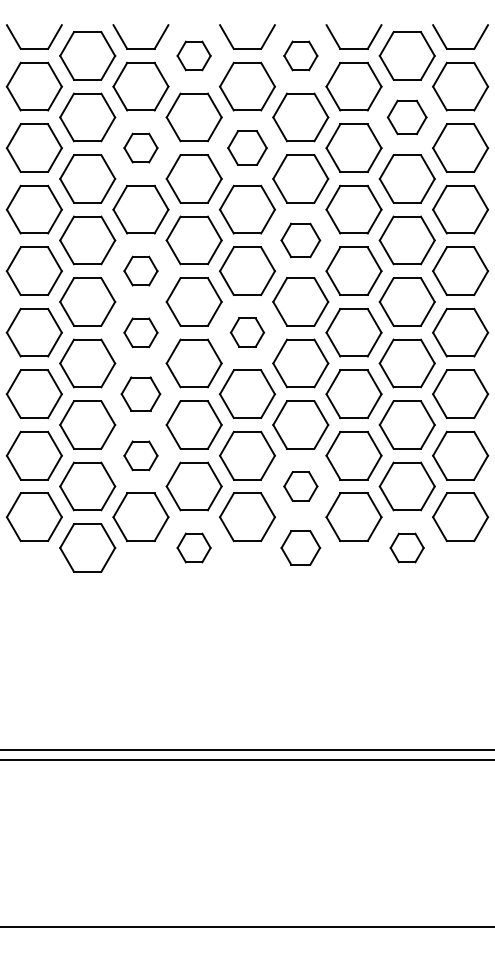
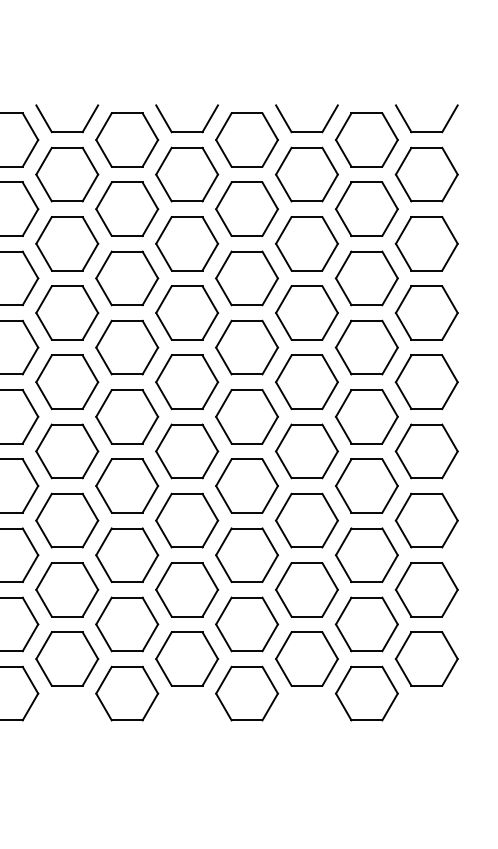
part: (193, 55) -> (126, 139), size x1.67
part: (300, 55) -> (246, 139), size x1.67
part: (406, 117) -> (366, 209), size x1.43
part: (140, 147) -> (66, 243), size x1.67
part: (247, 147) -> (187, 243), size x1.43
part: (300, 240) -> (246, 347), size x1.43
part: (140, 270) -> (66, 381), size x1.67
part: (140, 332) -> (66, 451), size x1.67
part: (247, 332) -> (187, 451), size x1.67
part: (140, 393) -> (66, 519), size x1.43
part: (140, 455) -> (66, 589), size x1.67
part: (300, 486) -> (246, 624), size x1.67
part: (193, 547) -> (126, 693), size x1.67
part: (300, 547) -> (246, 693), size x1.43
part: (406, 547) -> (366, 693), size x1.67

